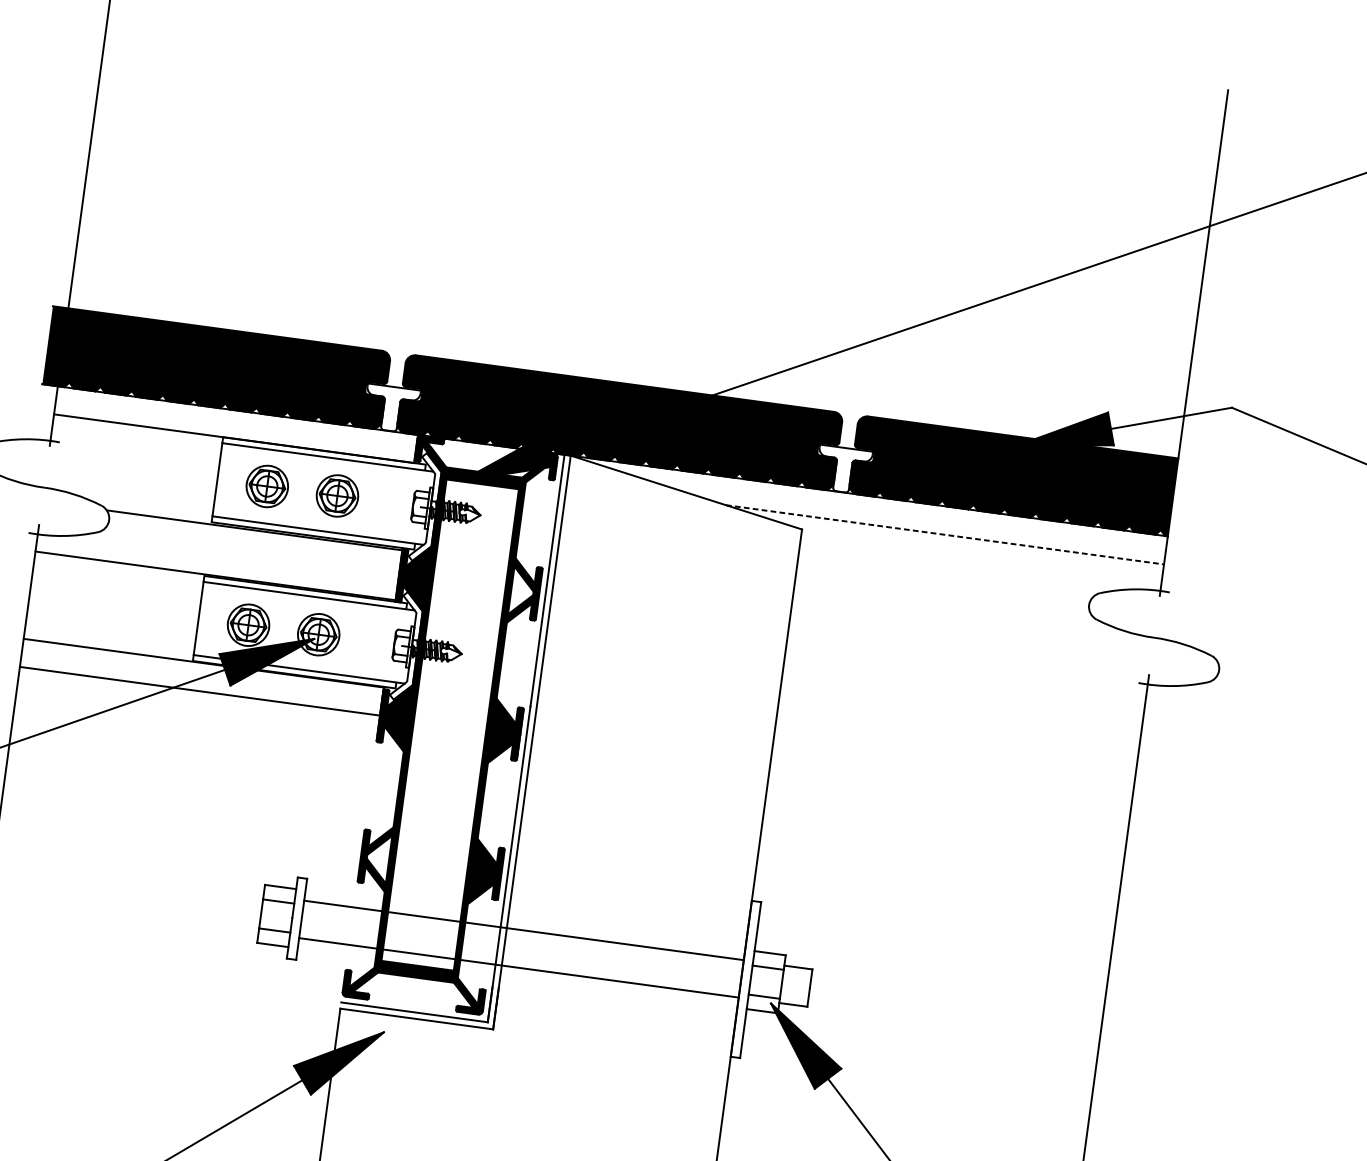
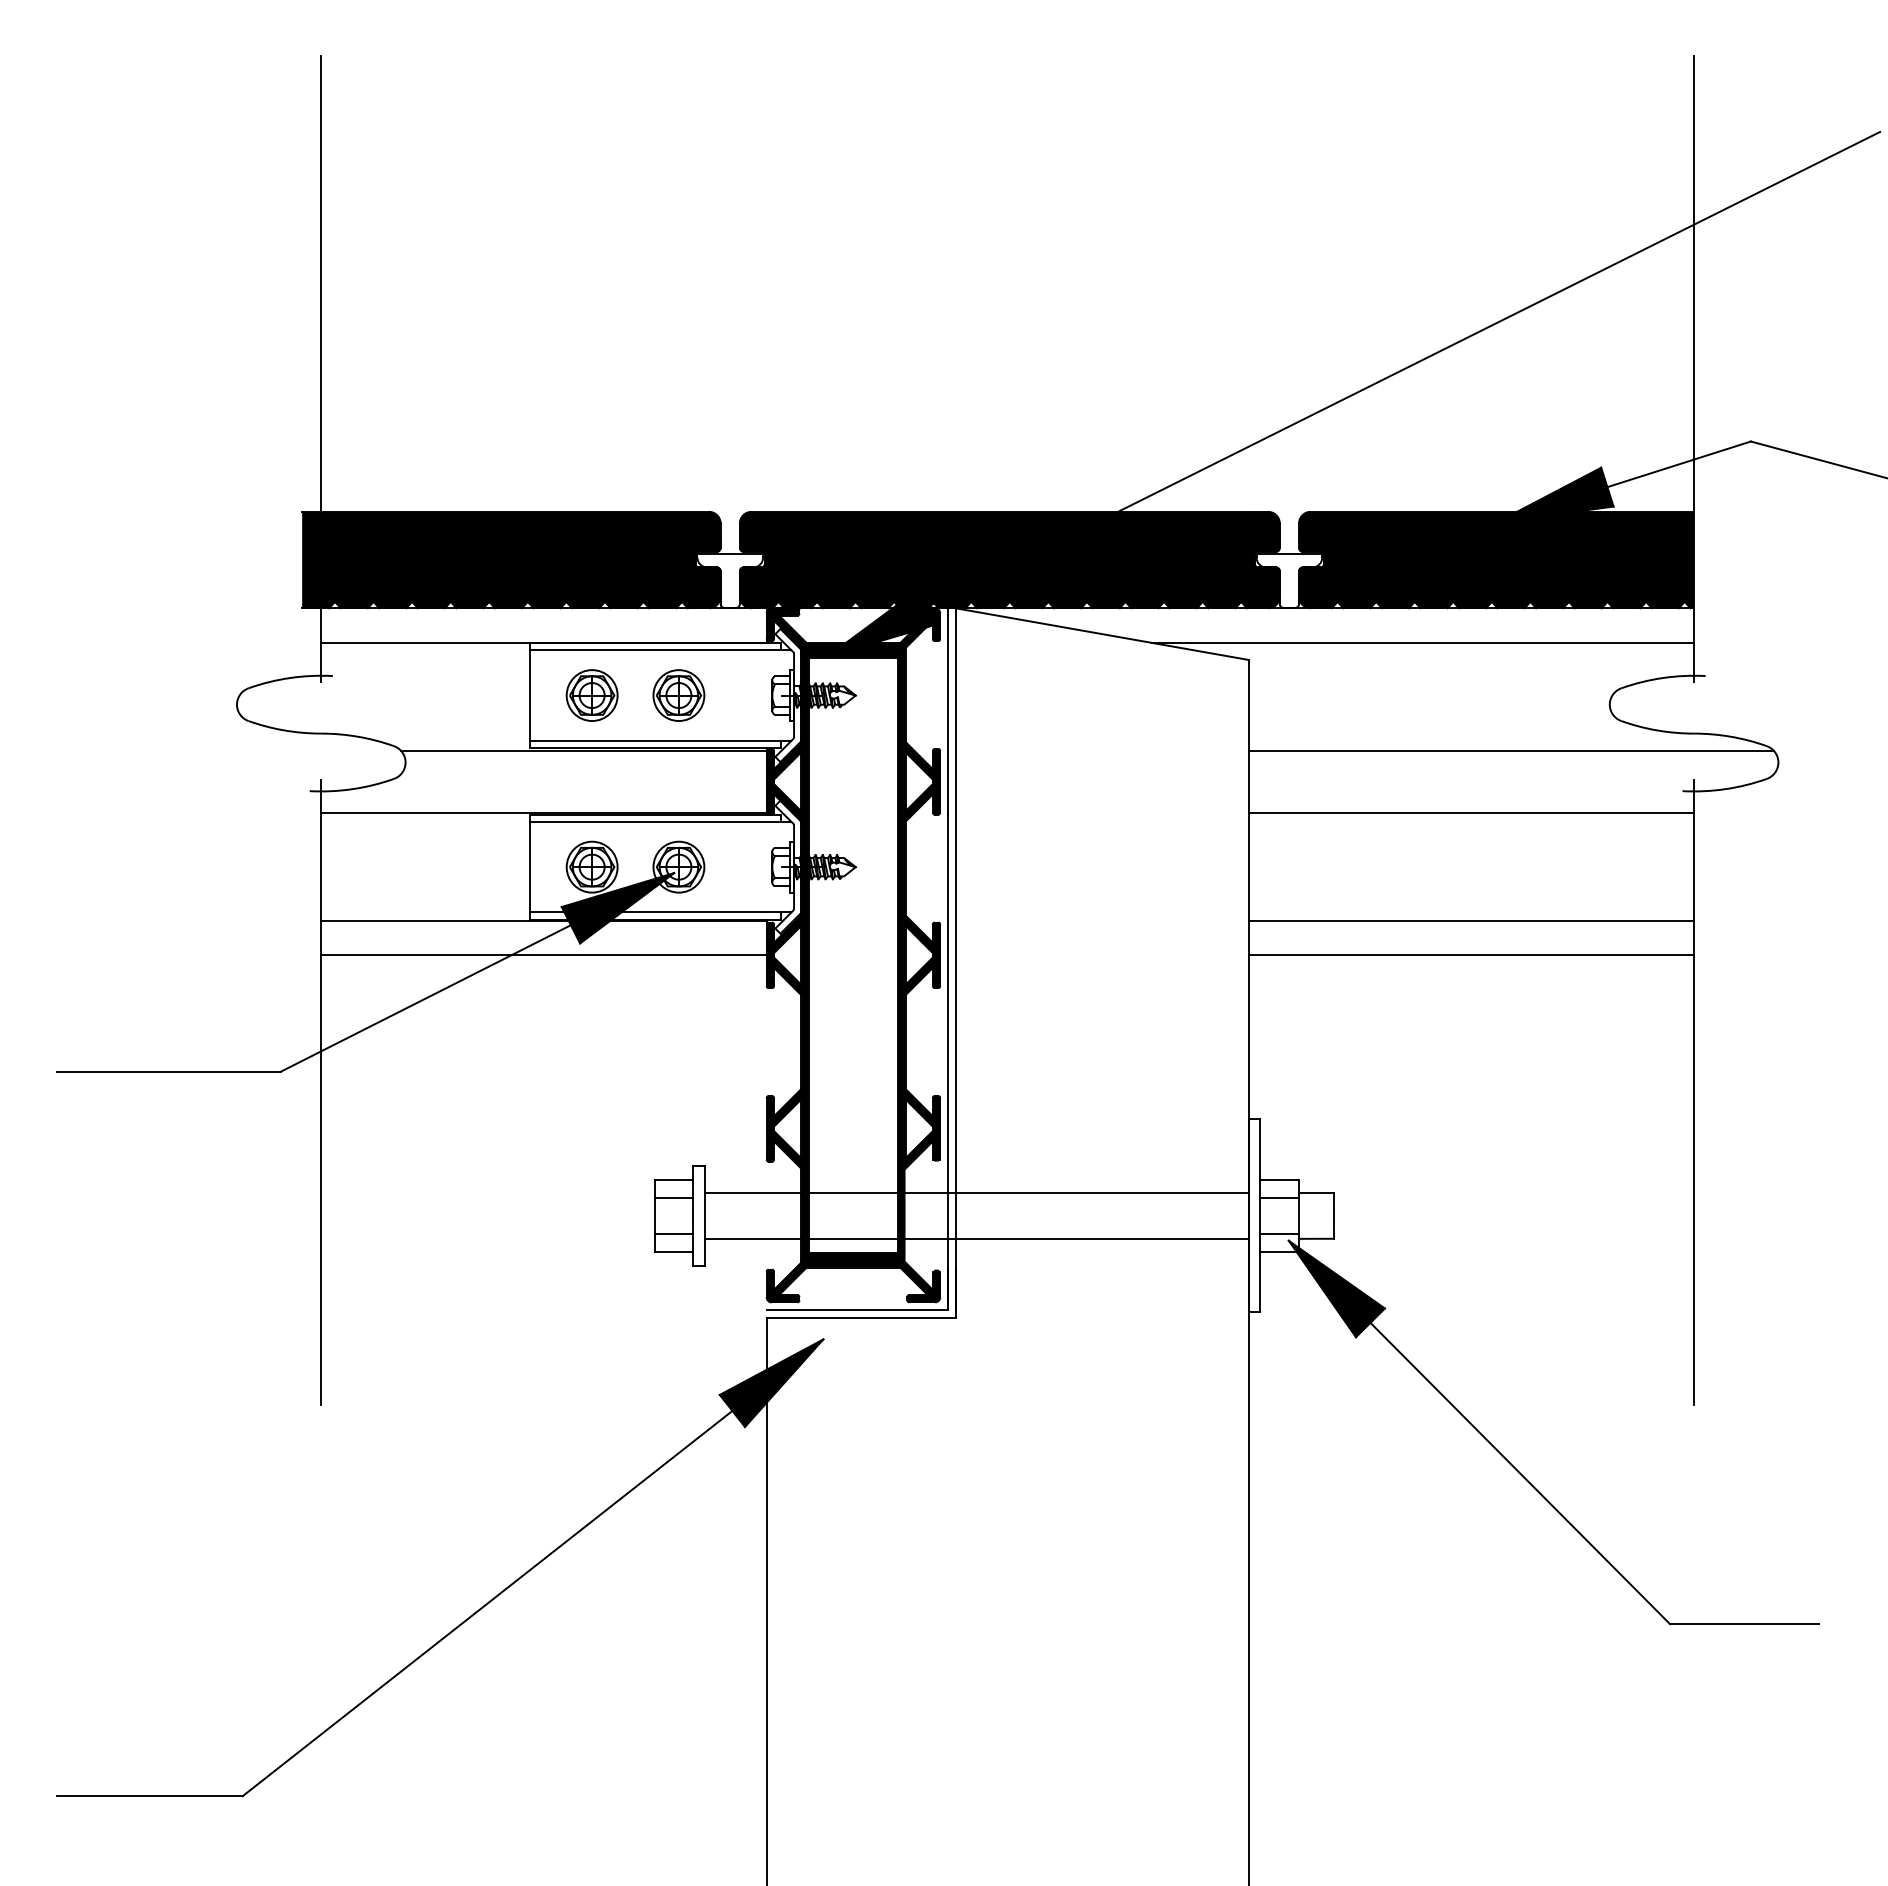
line: (945, 534) -> (1423, 642), dashed -> solid
line: (1003, 631) -> (1510, 750), added
line: (965, 677) -> (1471, 812), added
line: (953, 764) -> (1471, 920), added
line: (949, 792) -> (1471, 955), added

